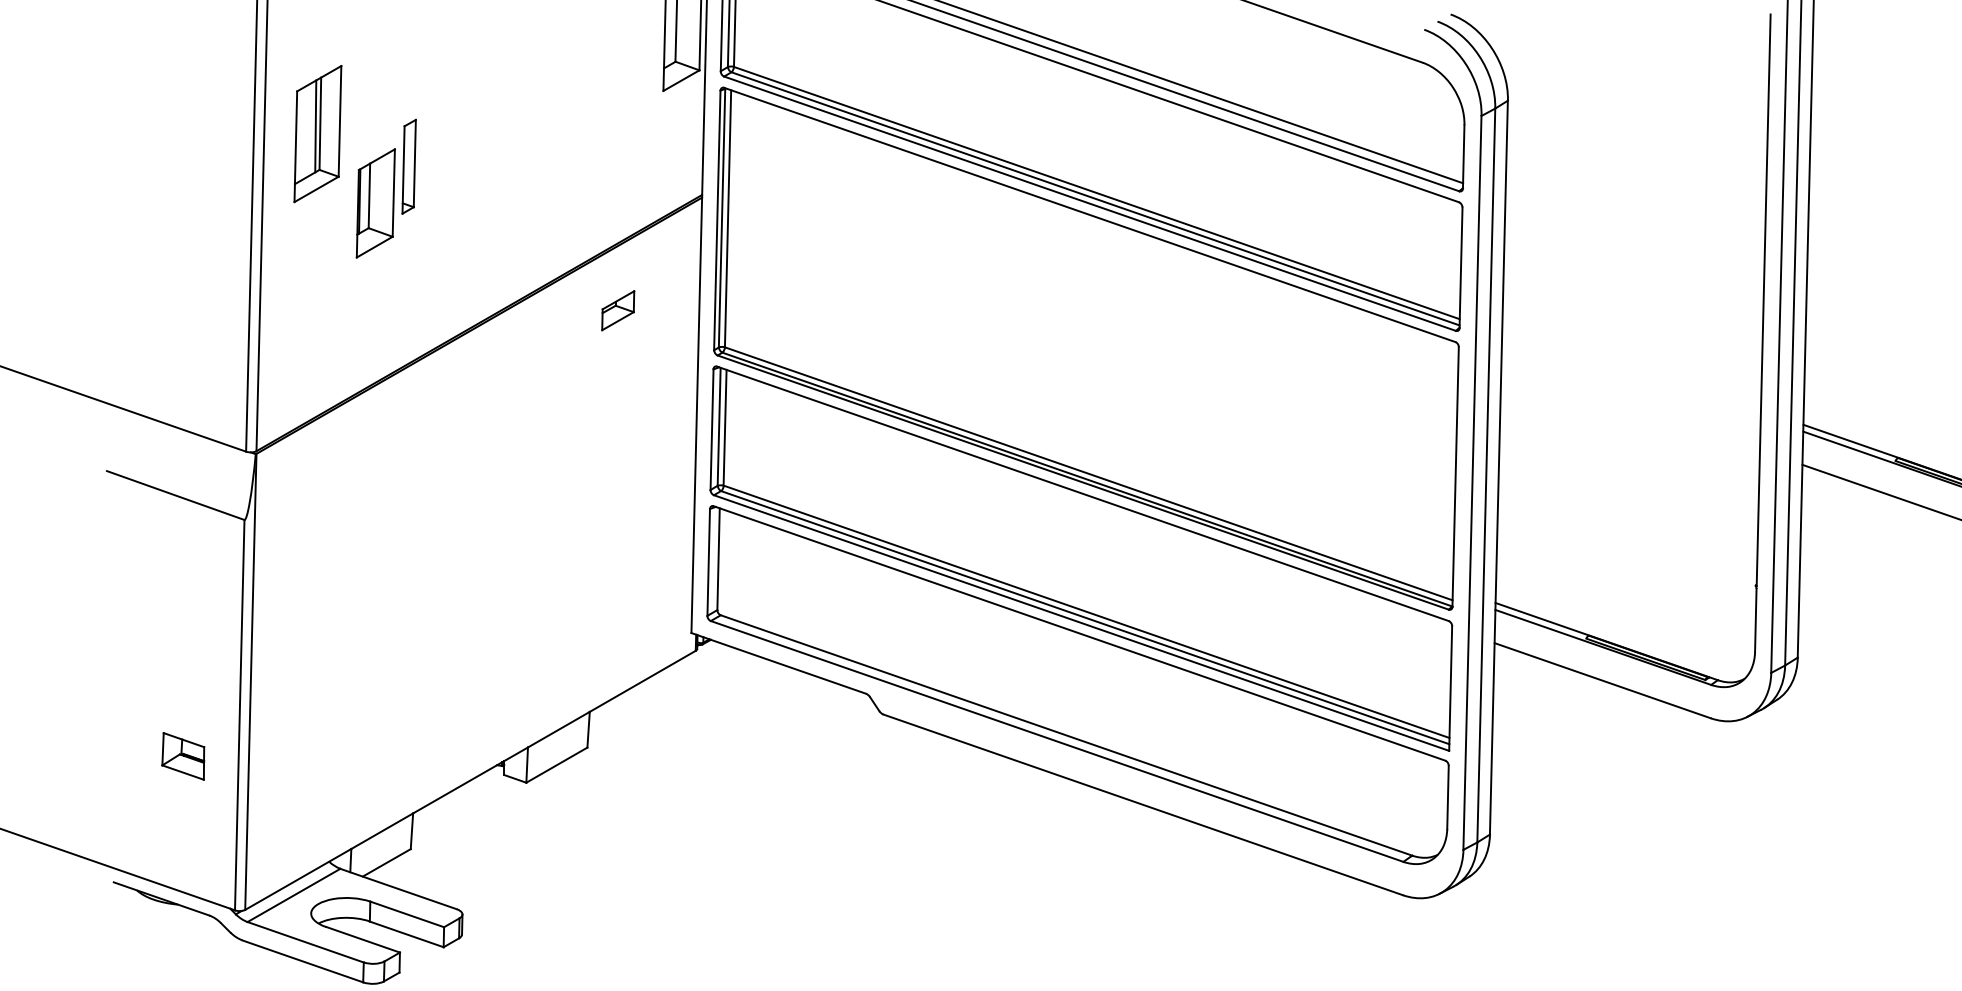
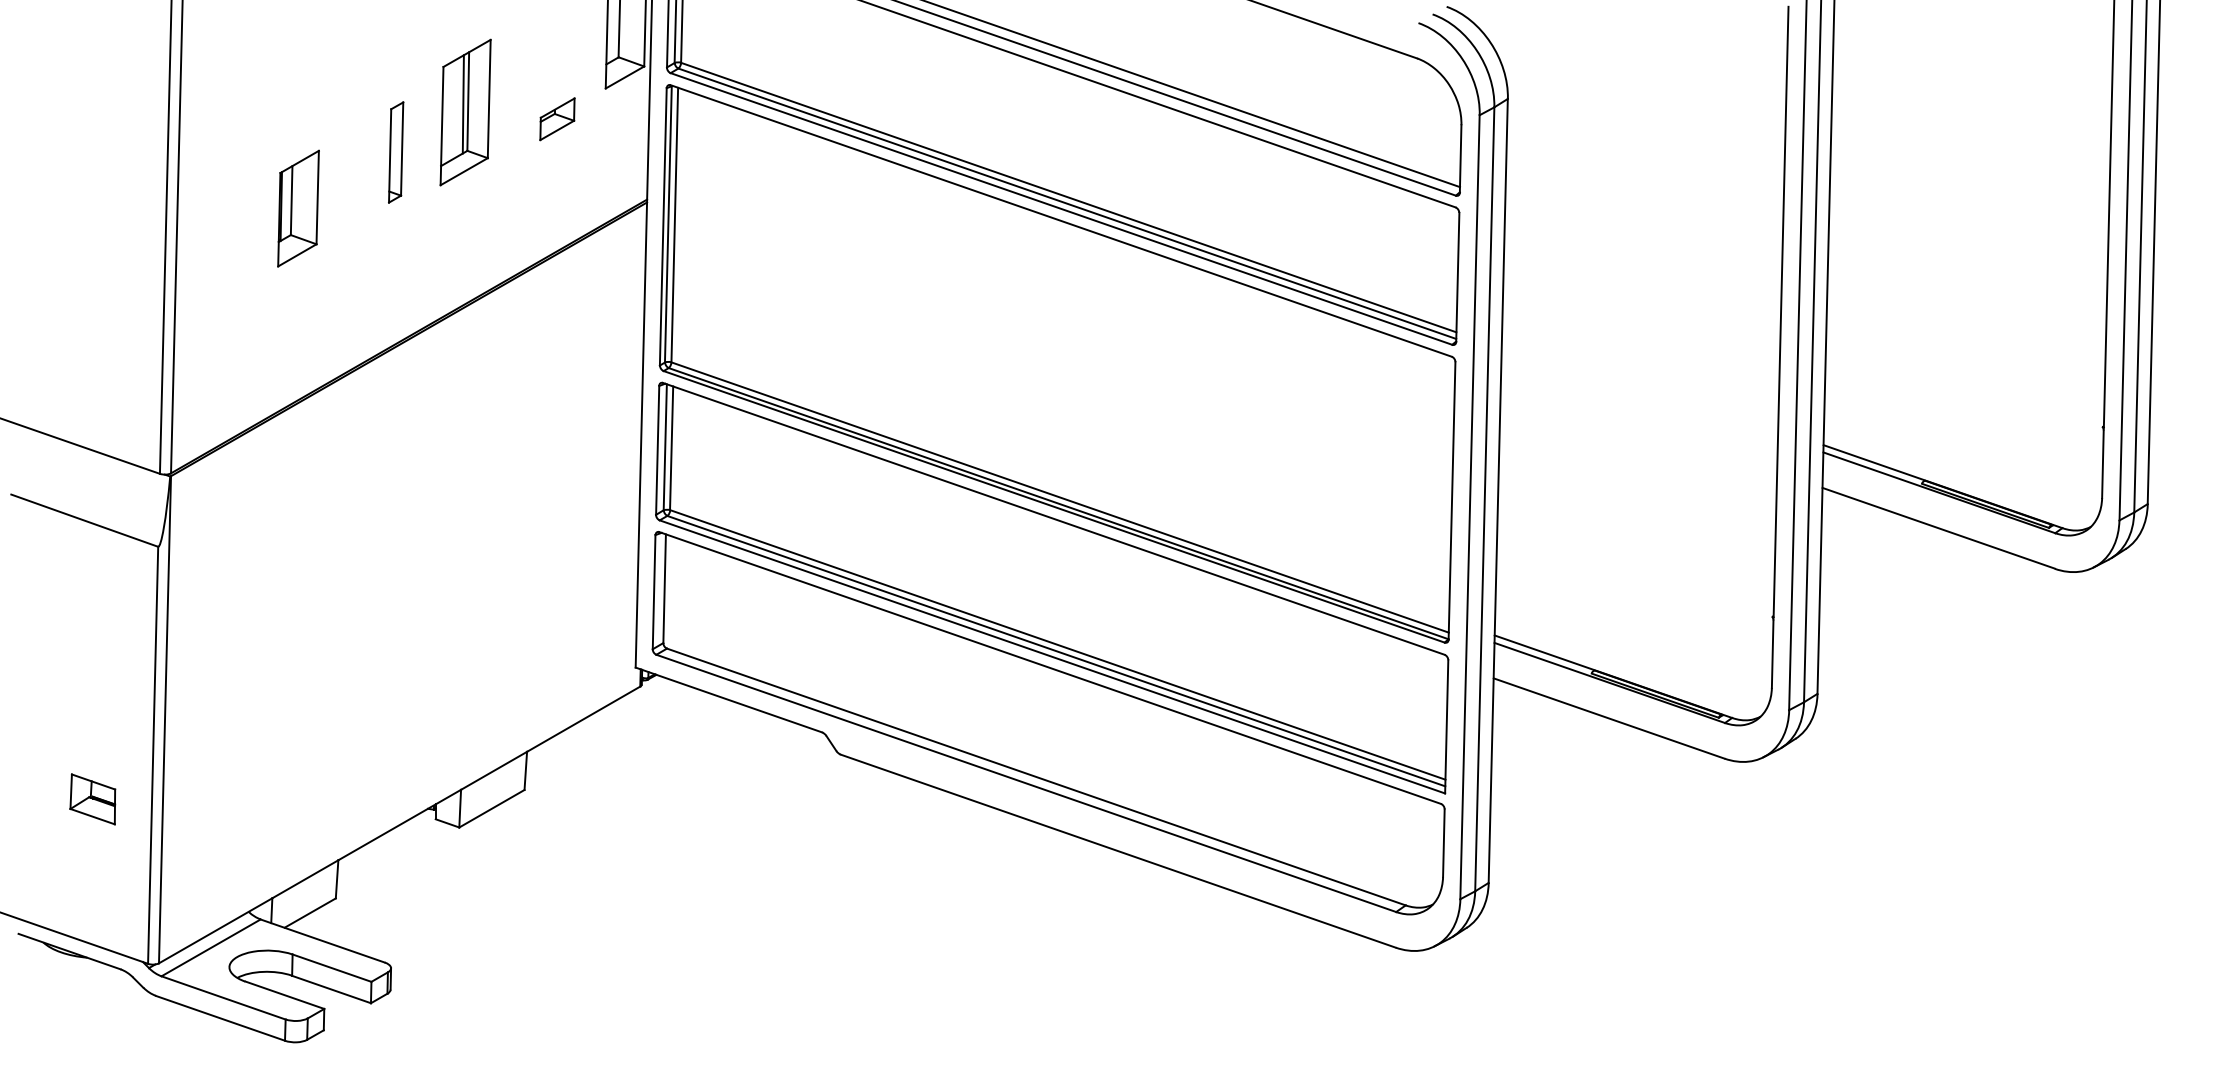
part: (317, 134) -> (465, 112), moved
part: (409, 166) -> (396, 152), moved
part: (618, 310) -> (557, 119), moved

